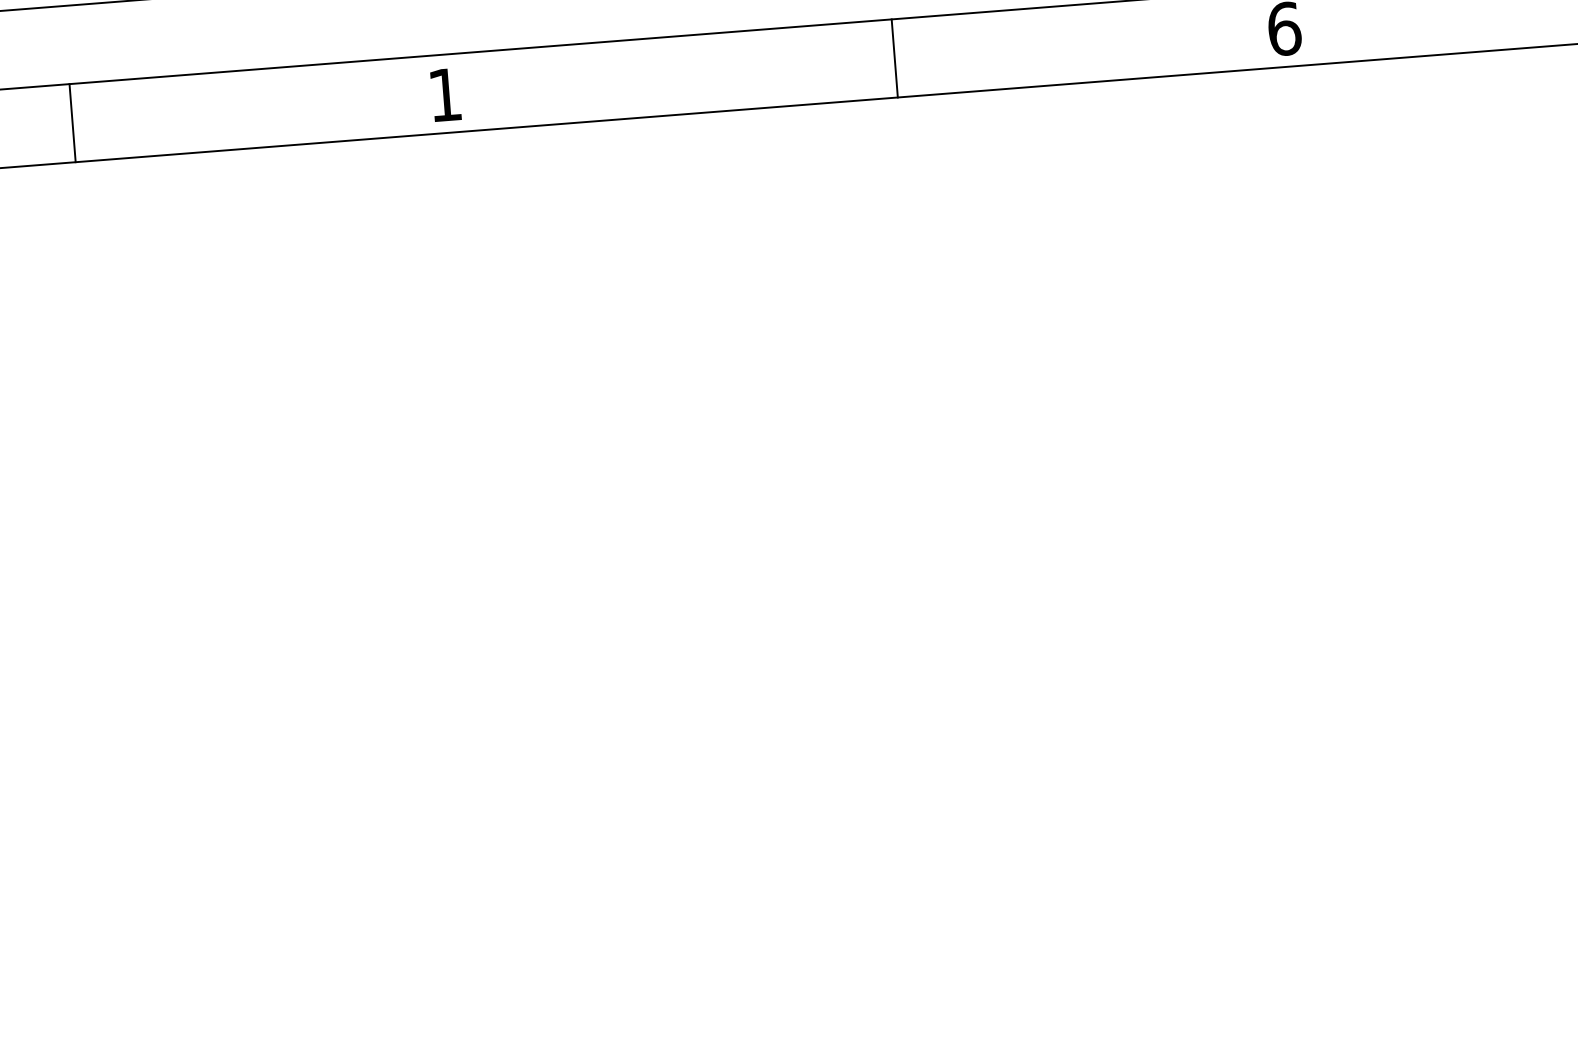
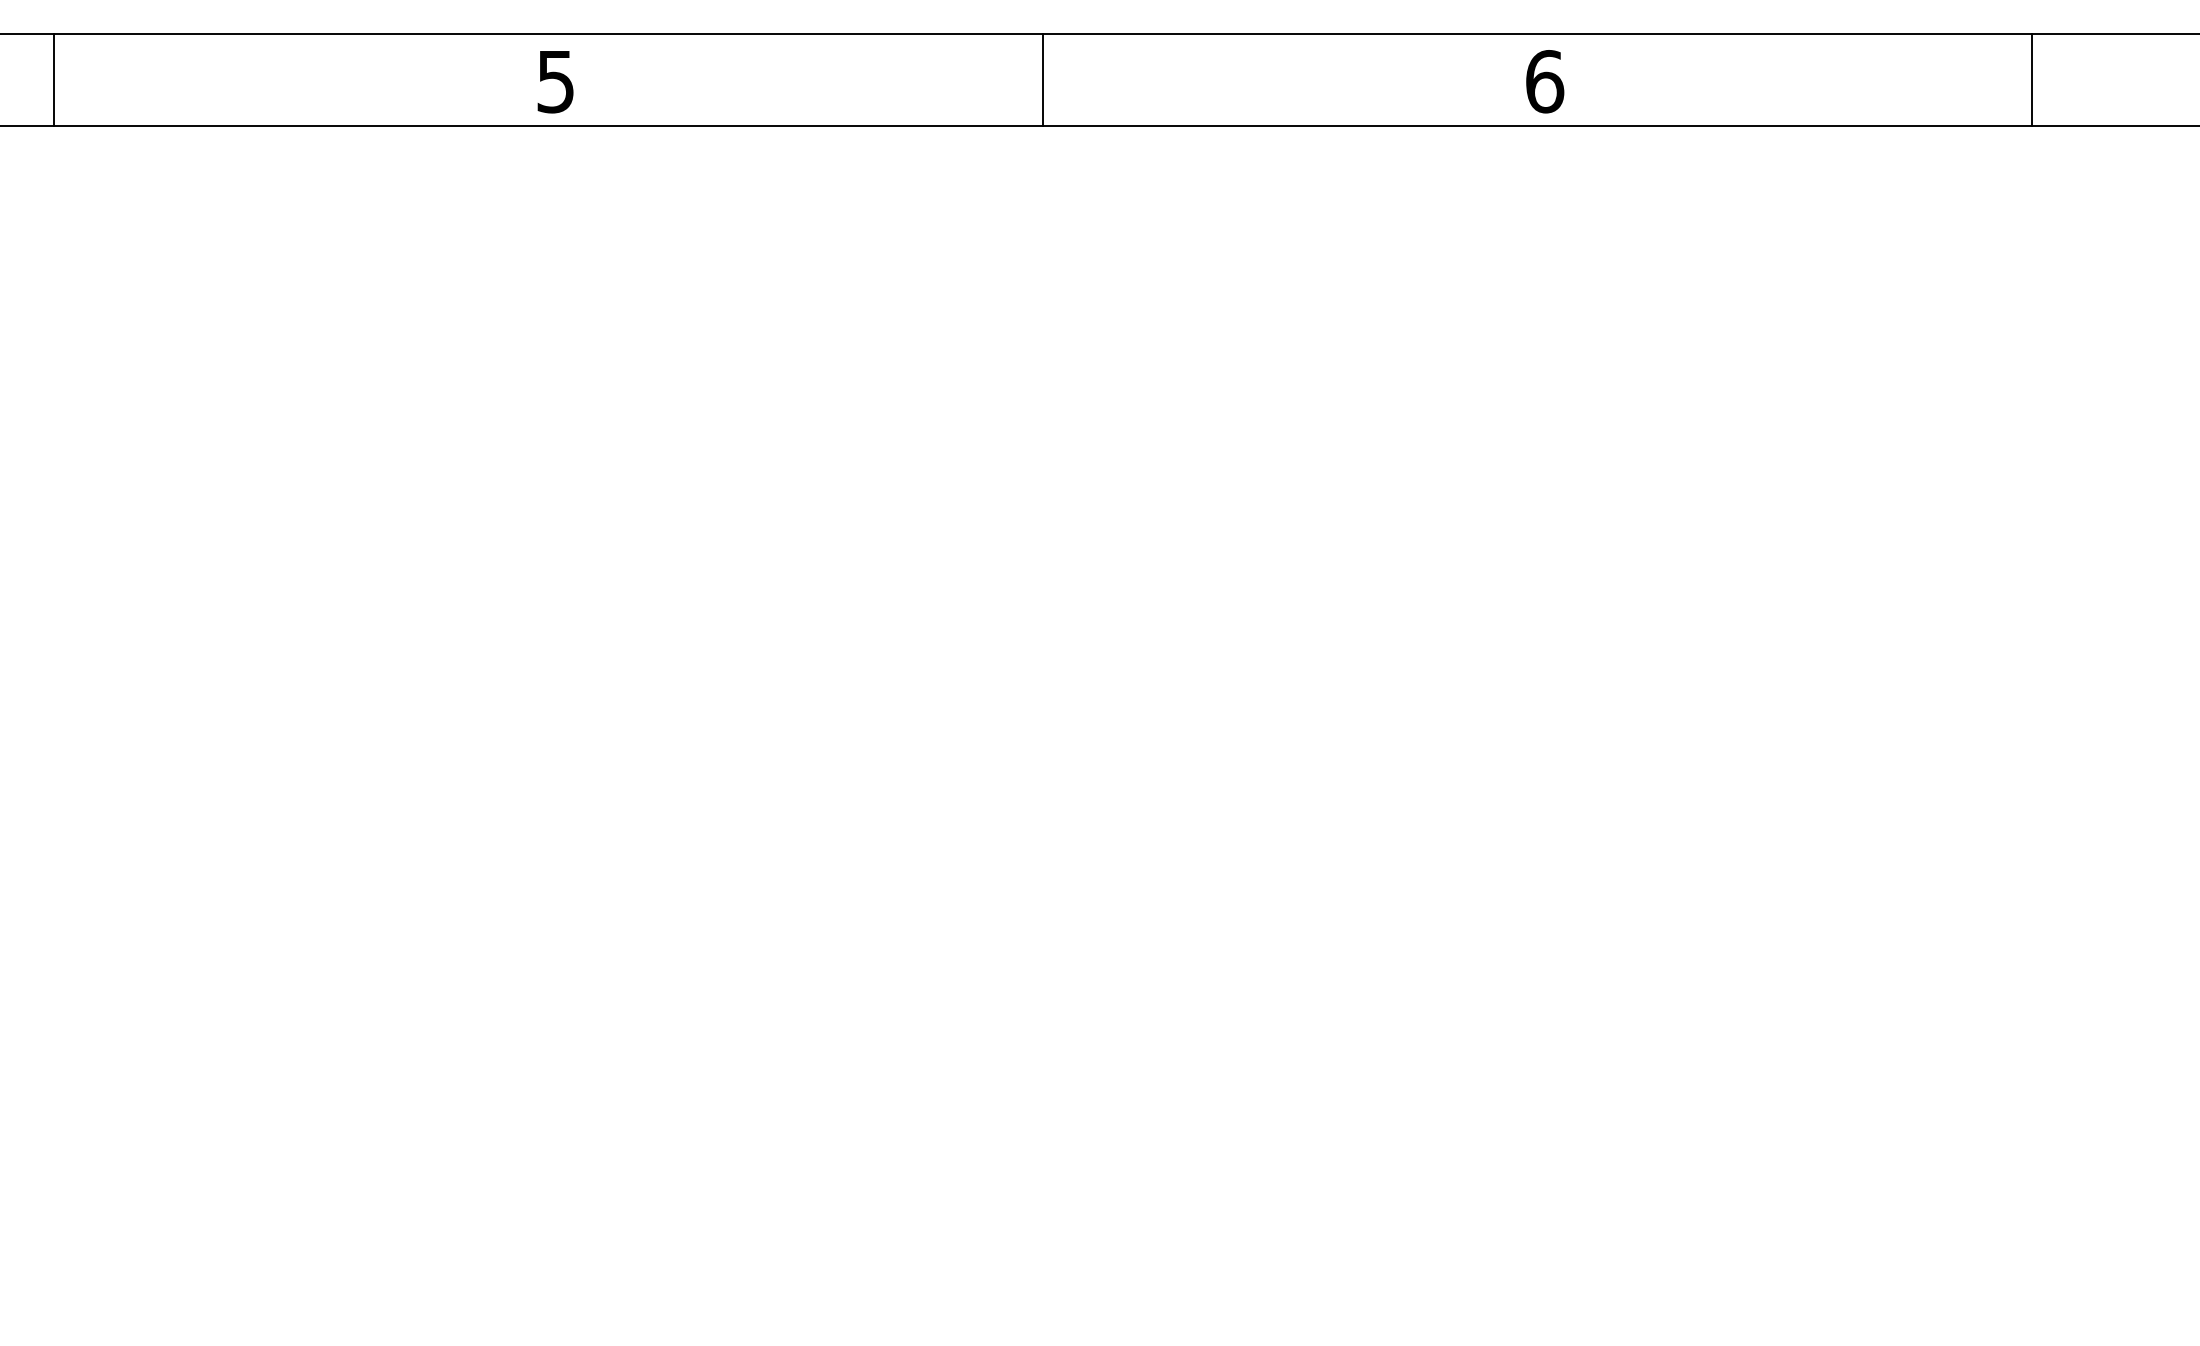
line: (894, 58) -> (1042, 80), moved
text: (444, 95) -> (555, 82), 1 -> 5
line: (72, 123) -> (53, 80), moved

